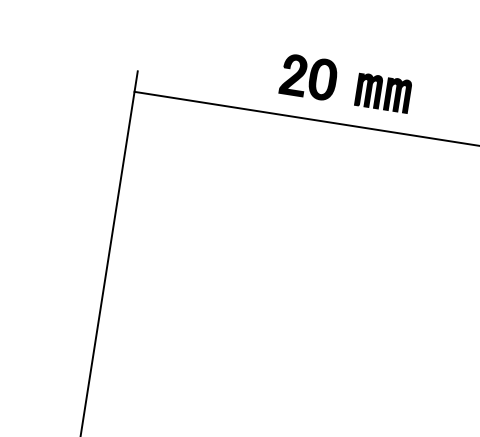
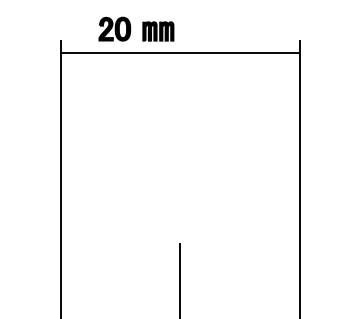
part: (346, 82) -> (136, 28), moved

